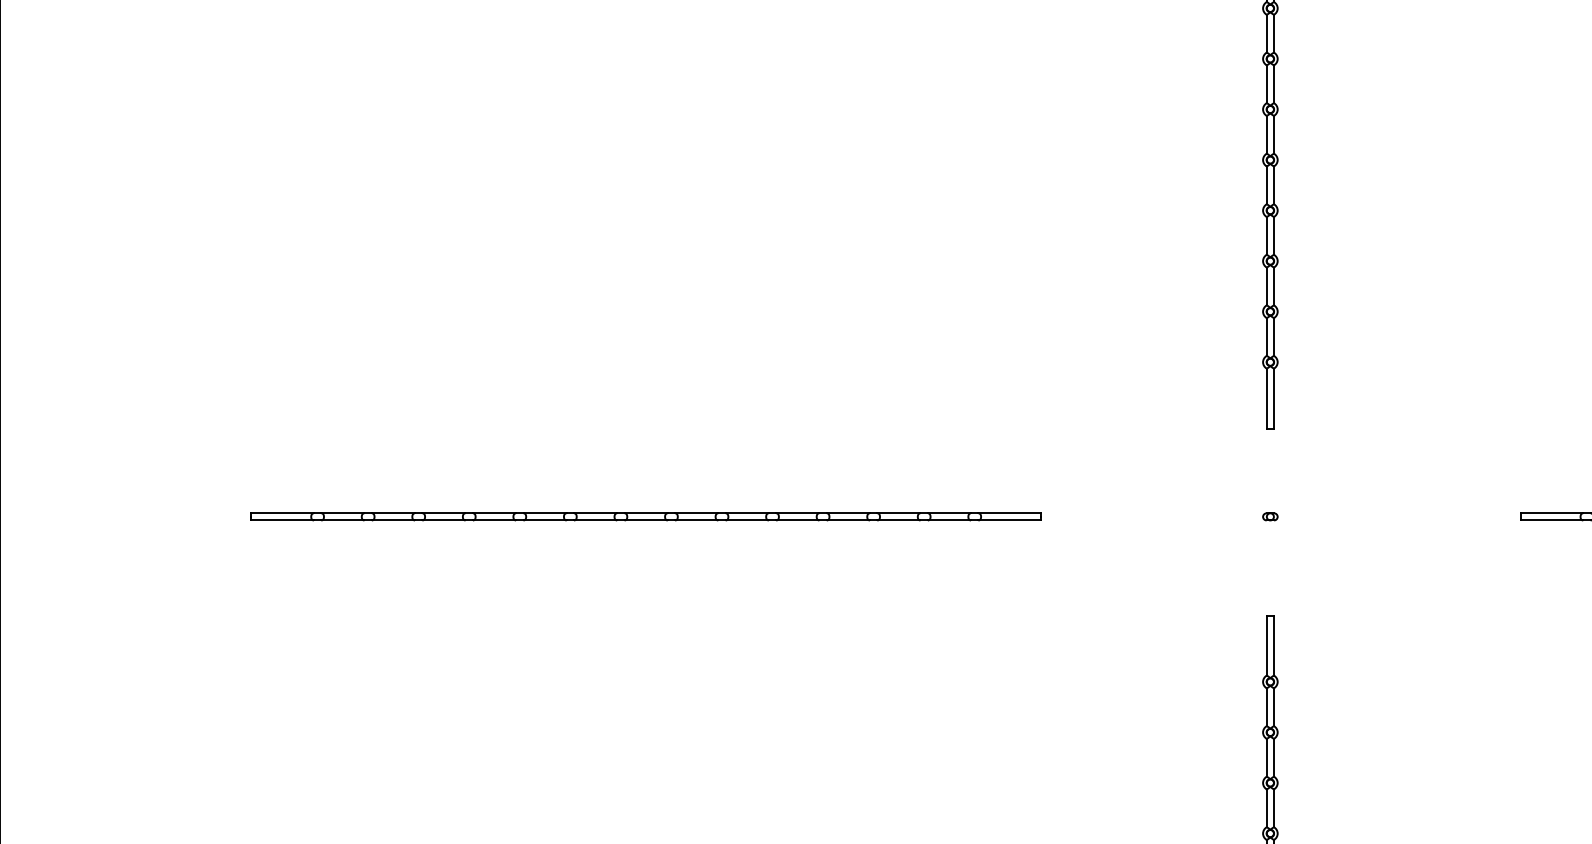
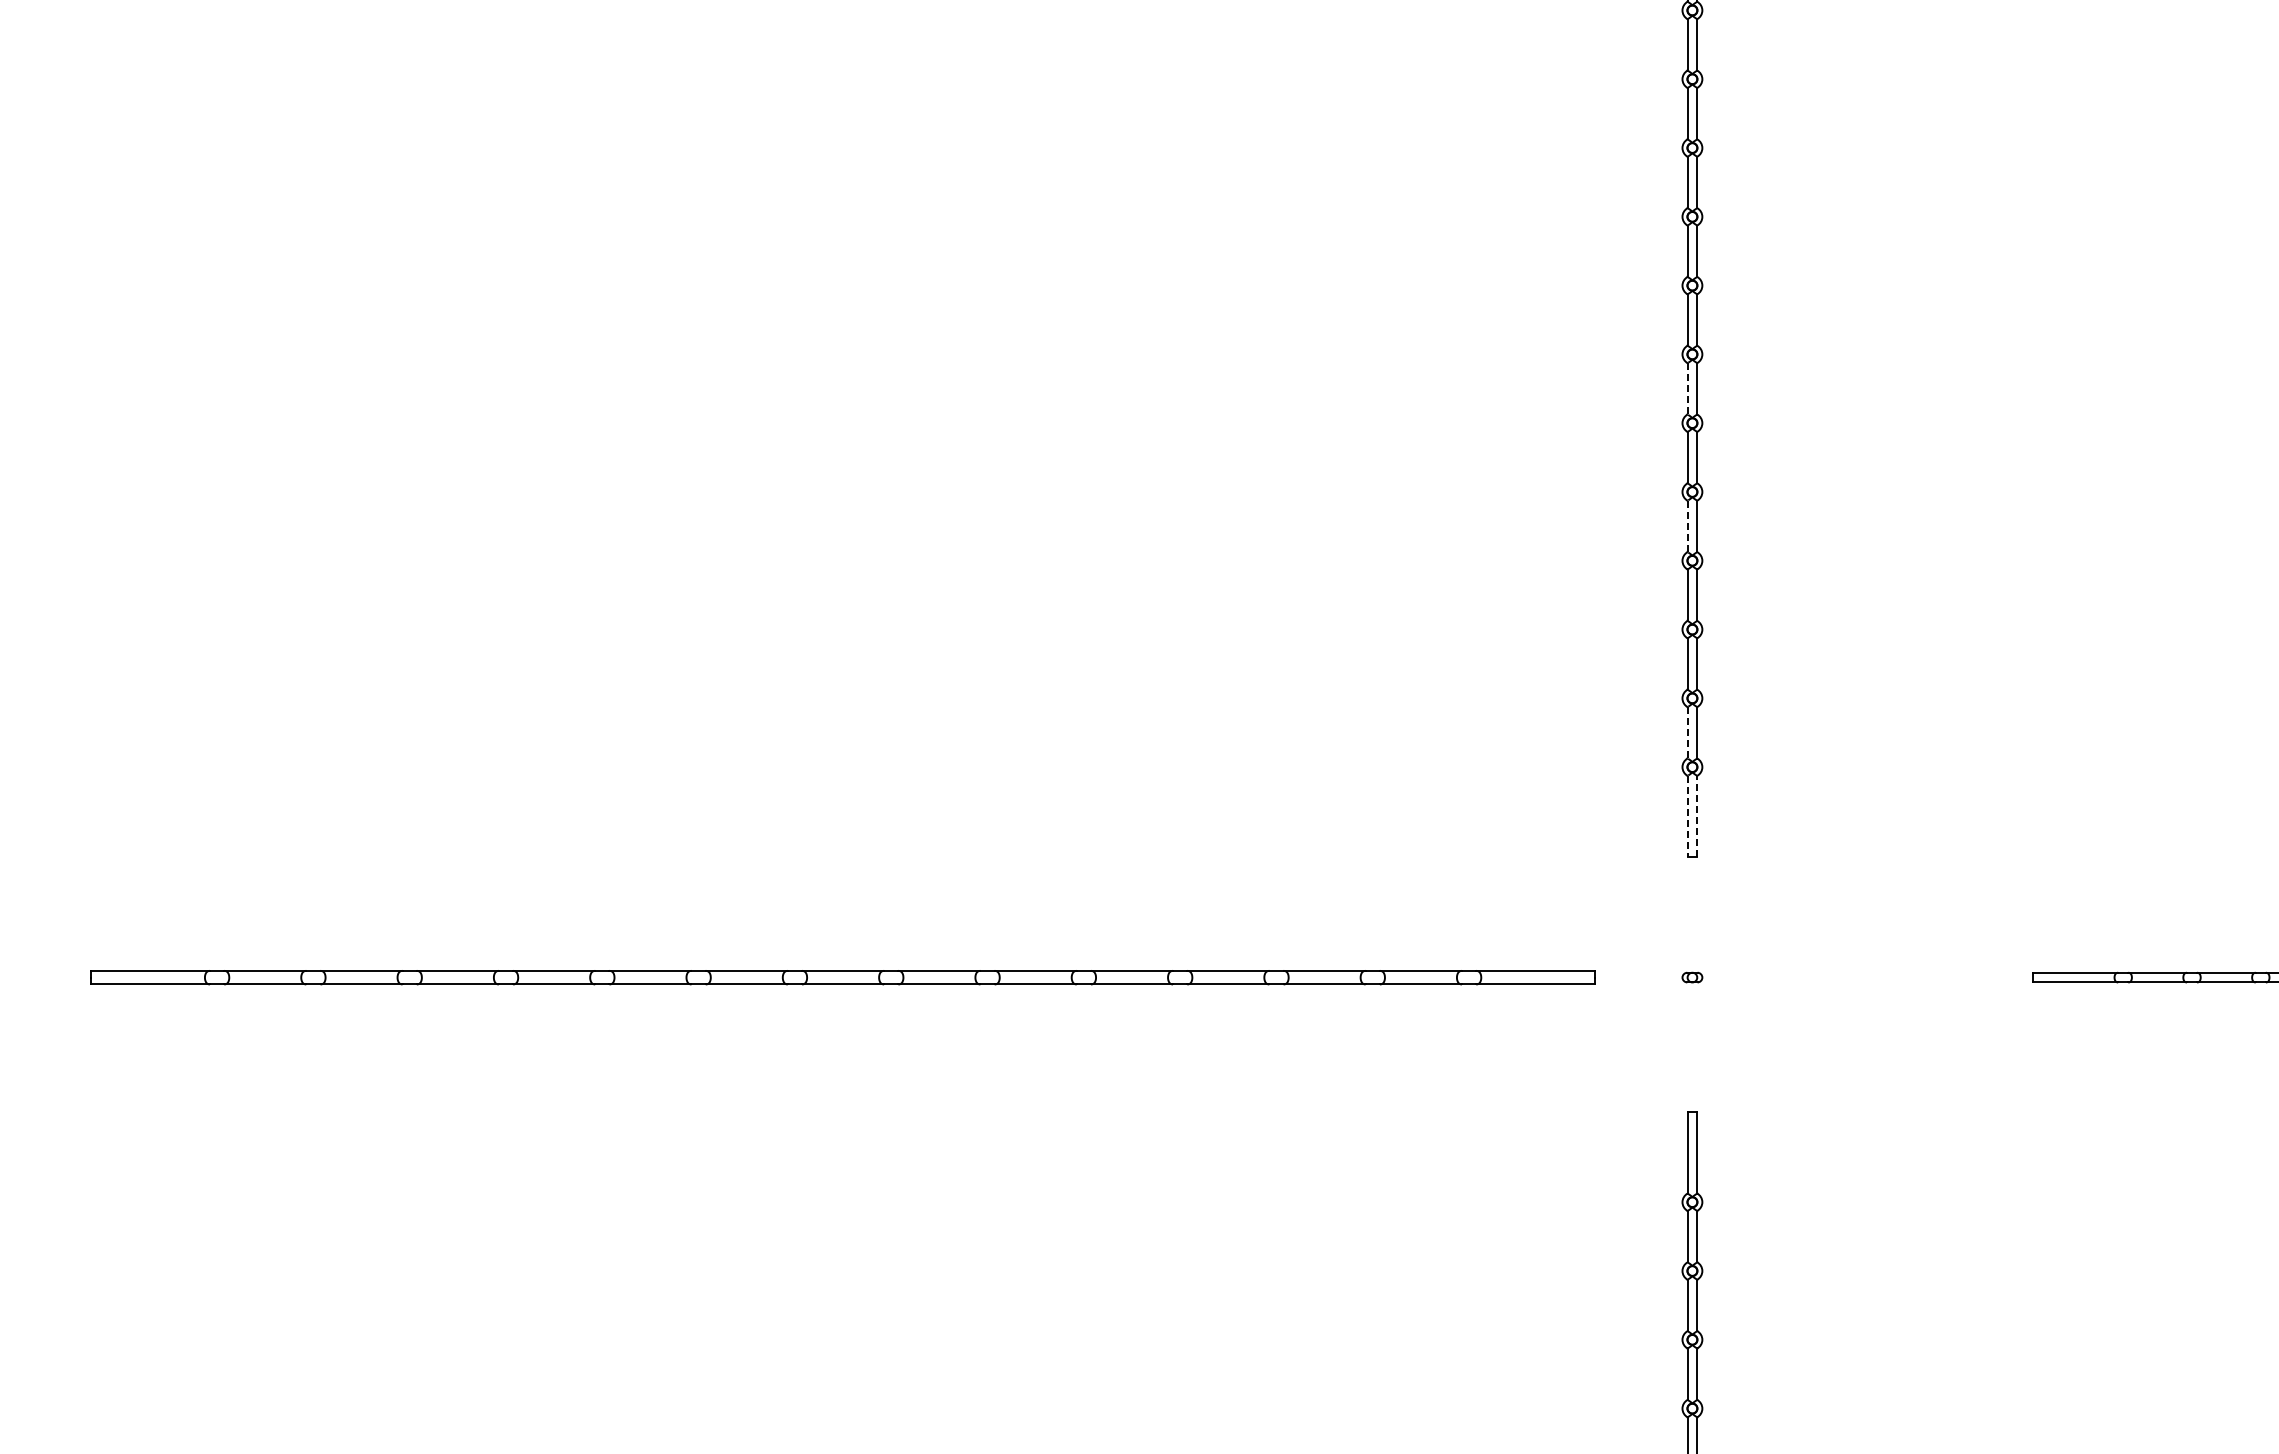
line: (1266, 84) -> (1687, 388), solid -> dashed
line: (1266, 185) -> (1687, 526), solid -> dashed
line: (1266, 336) -> (1687, 732), solid -> dashed
line: (1266, 398) -> (1687, 816), solid -> dashed
line: (1274, 398) -> (1697, 816), solid -> dashed
part: (645, 516) -> (842, 977), size x1.4

